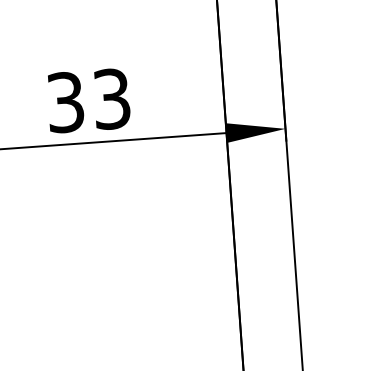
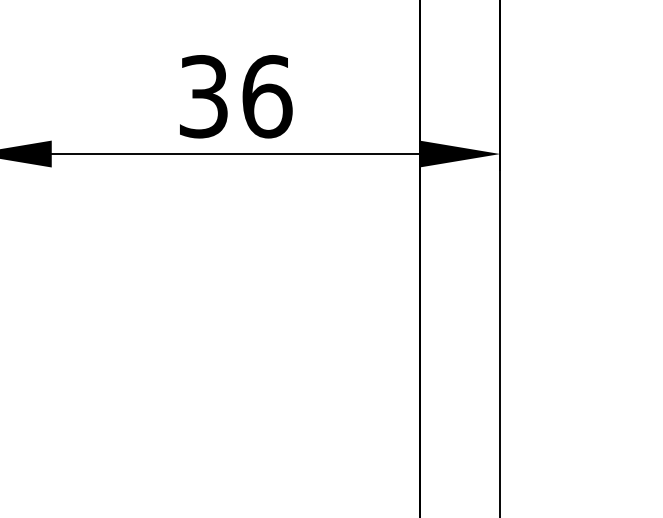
text: (112, 98) -> (267, 96), 33 -> 36

